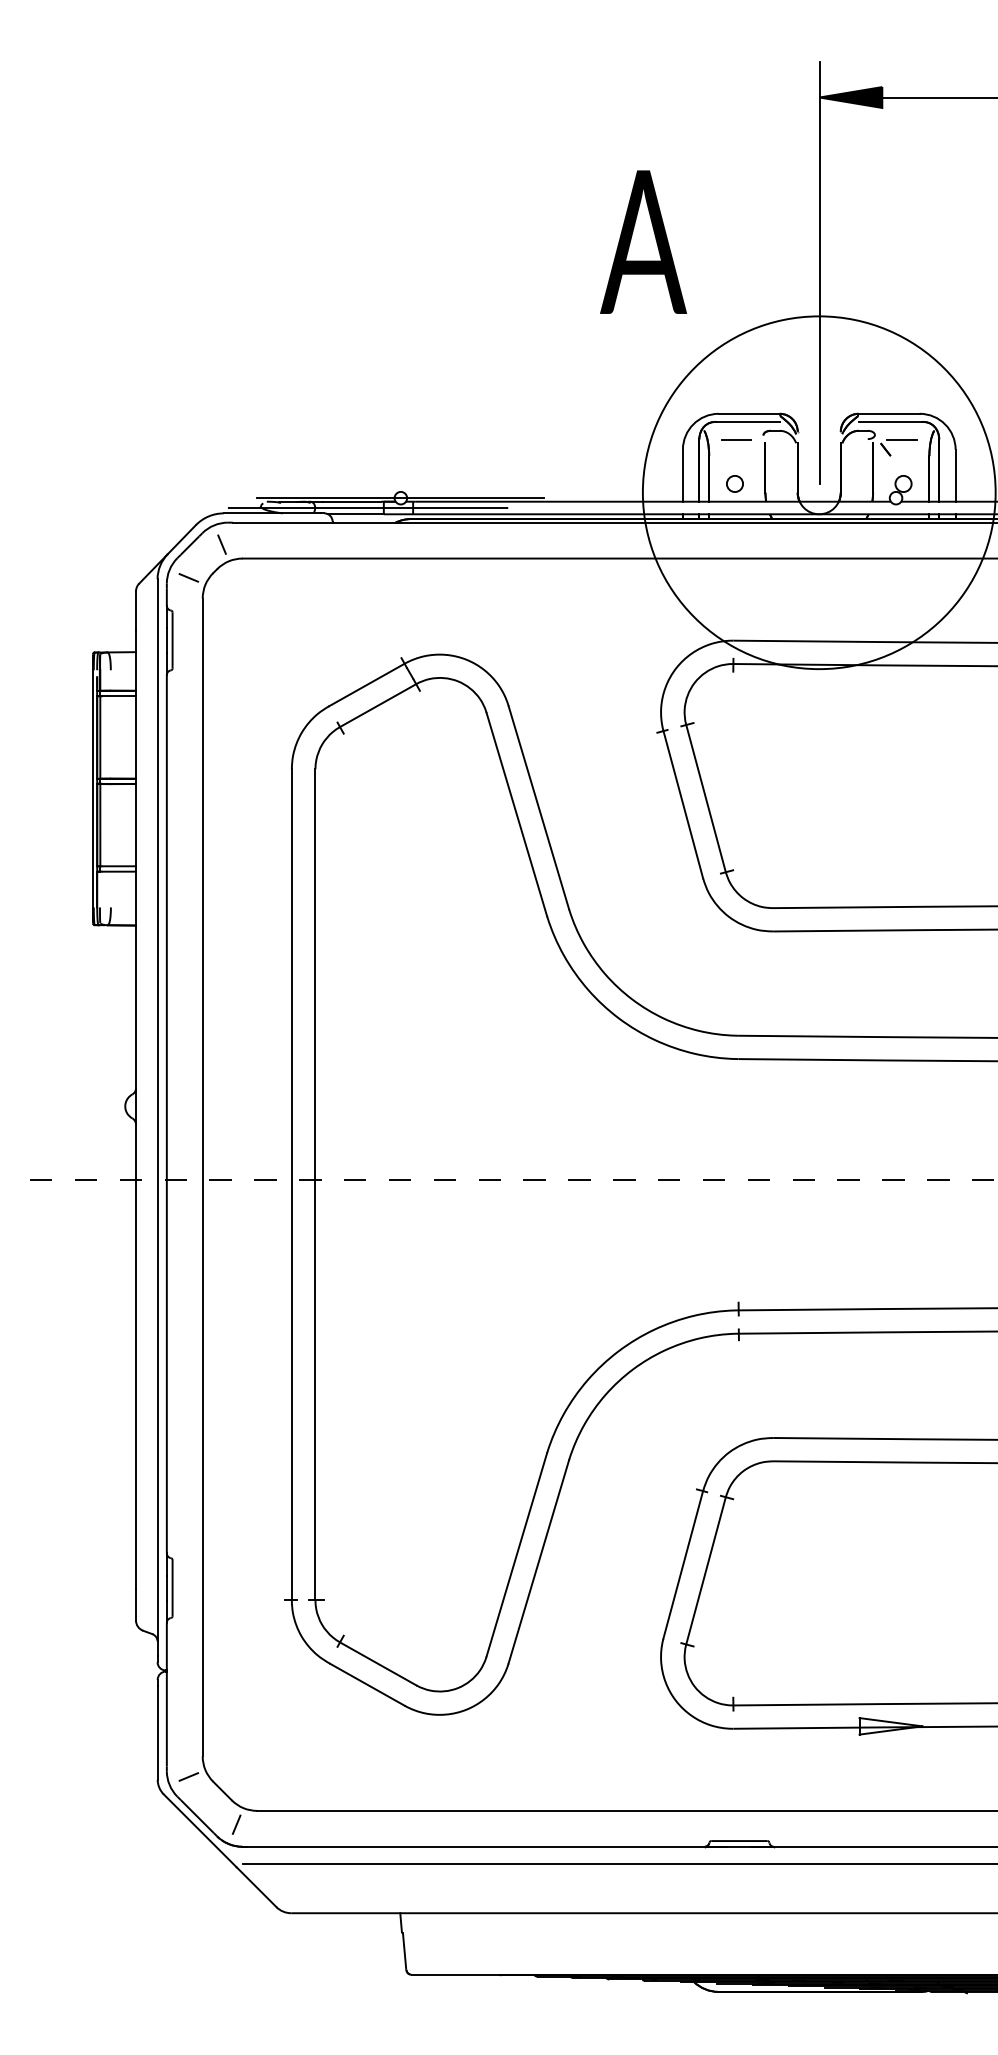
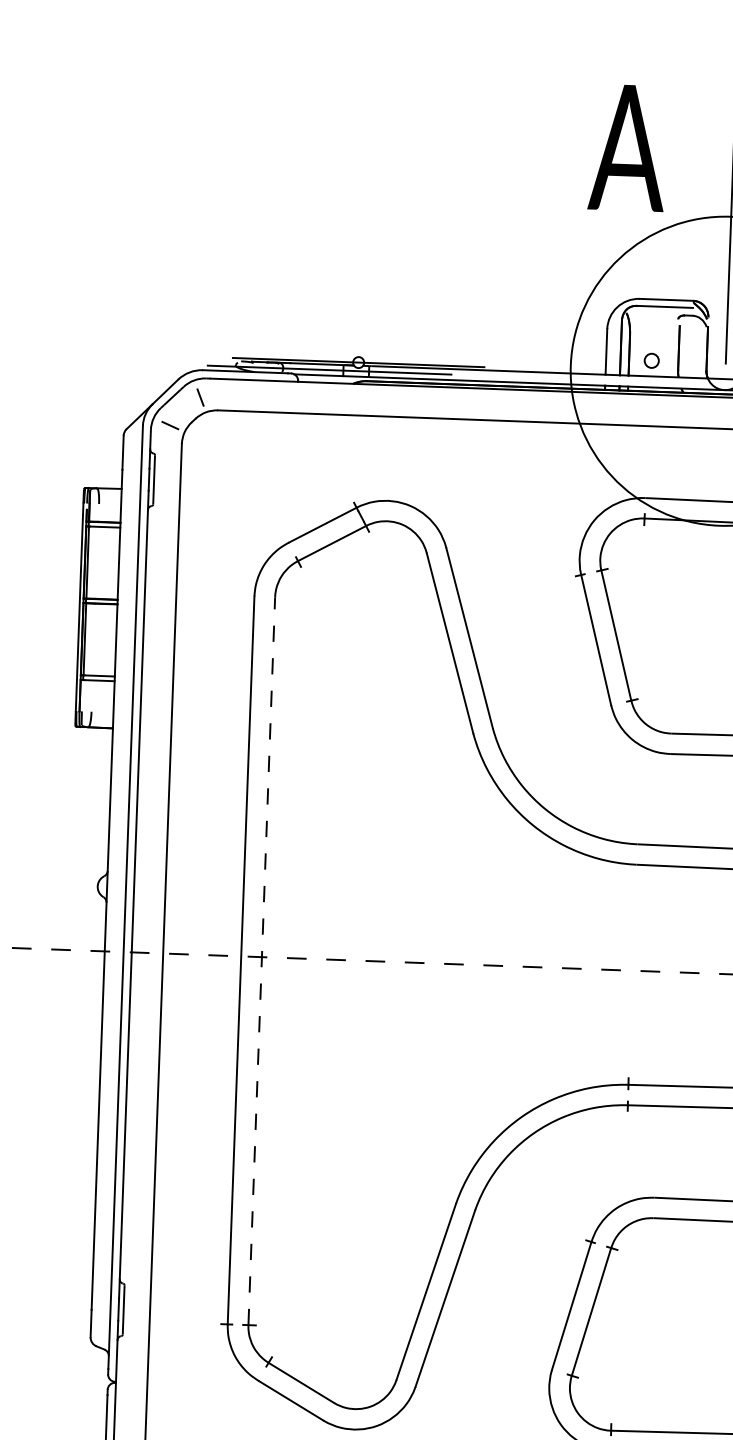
text: (643, 241) -> (627, 147), moved
line: (736, 439) -> (654, 321), removed
line: (315, 1184) -> (261, 960), solid -> dashed

